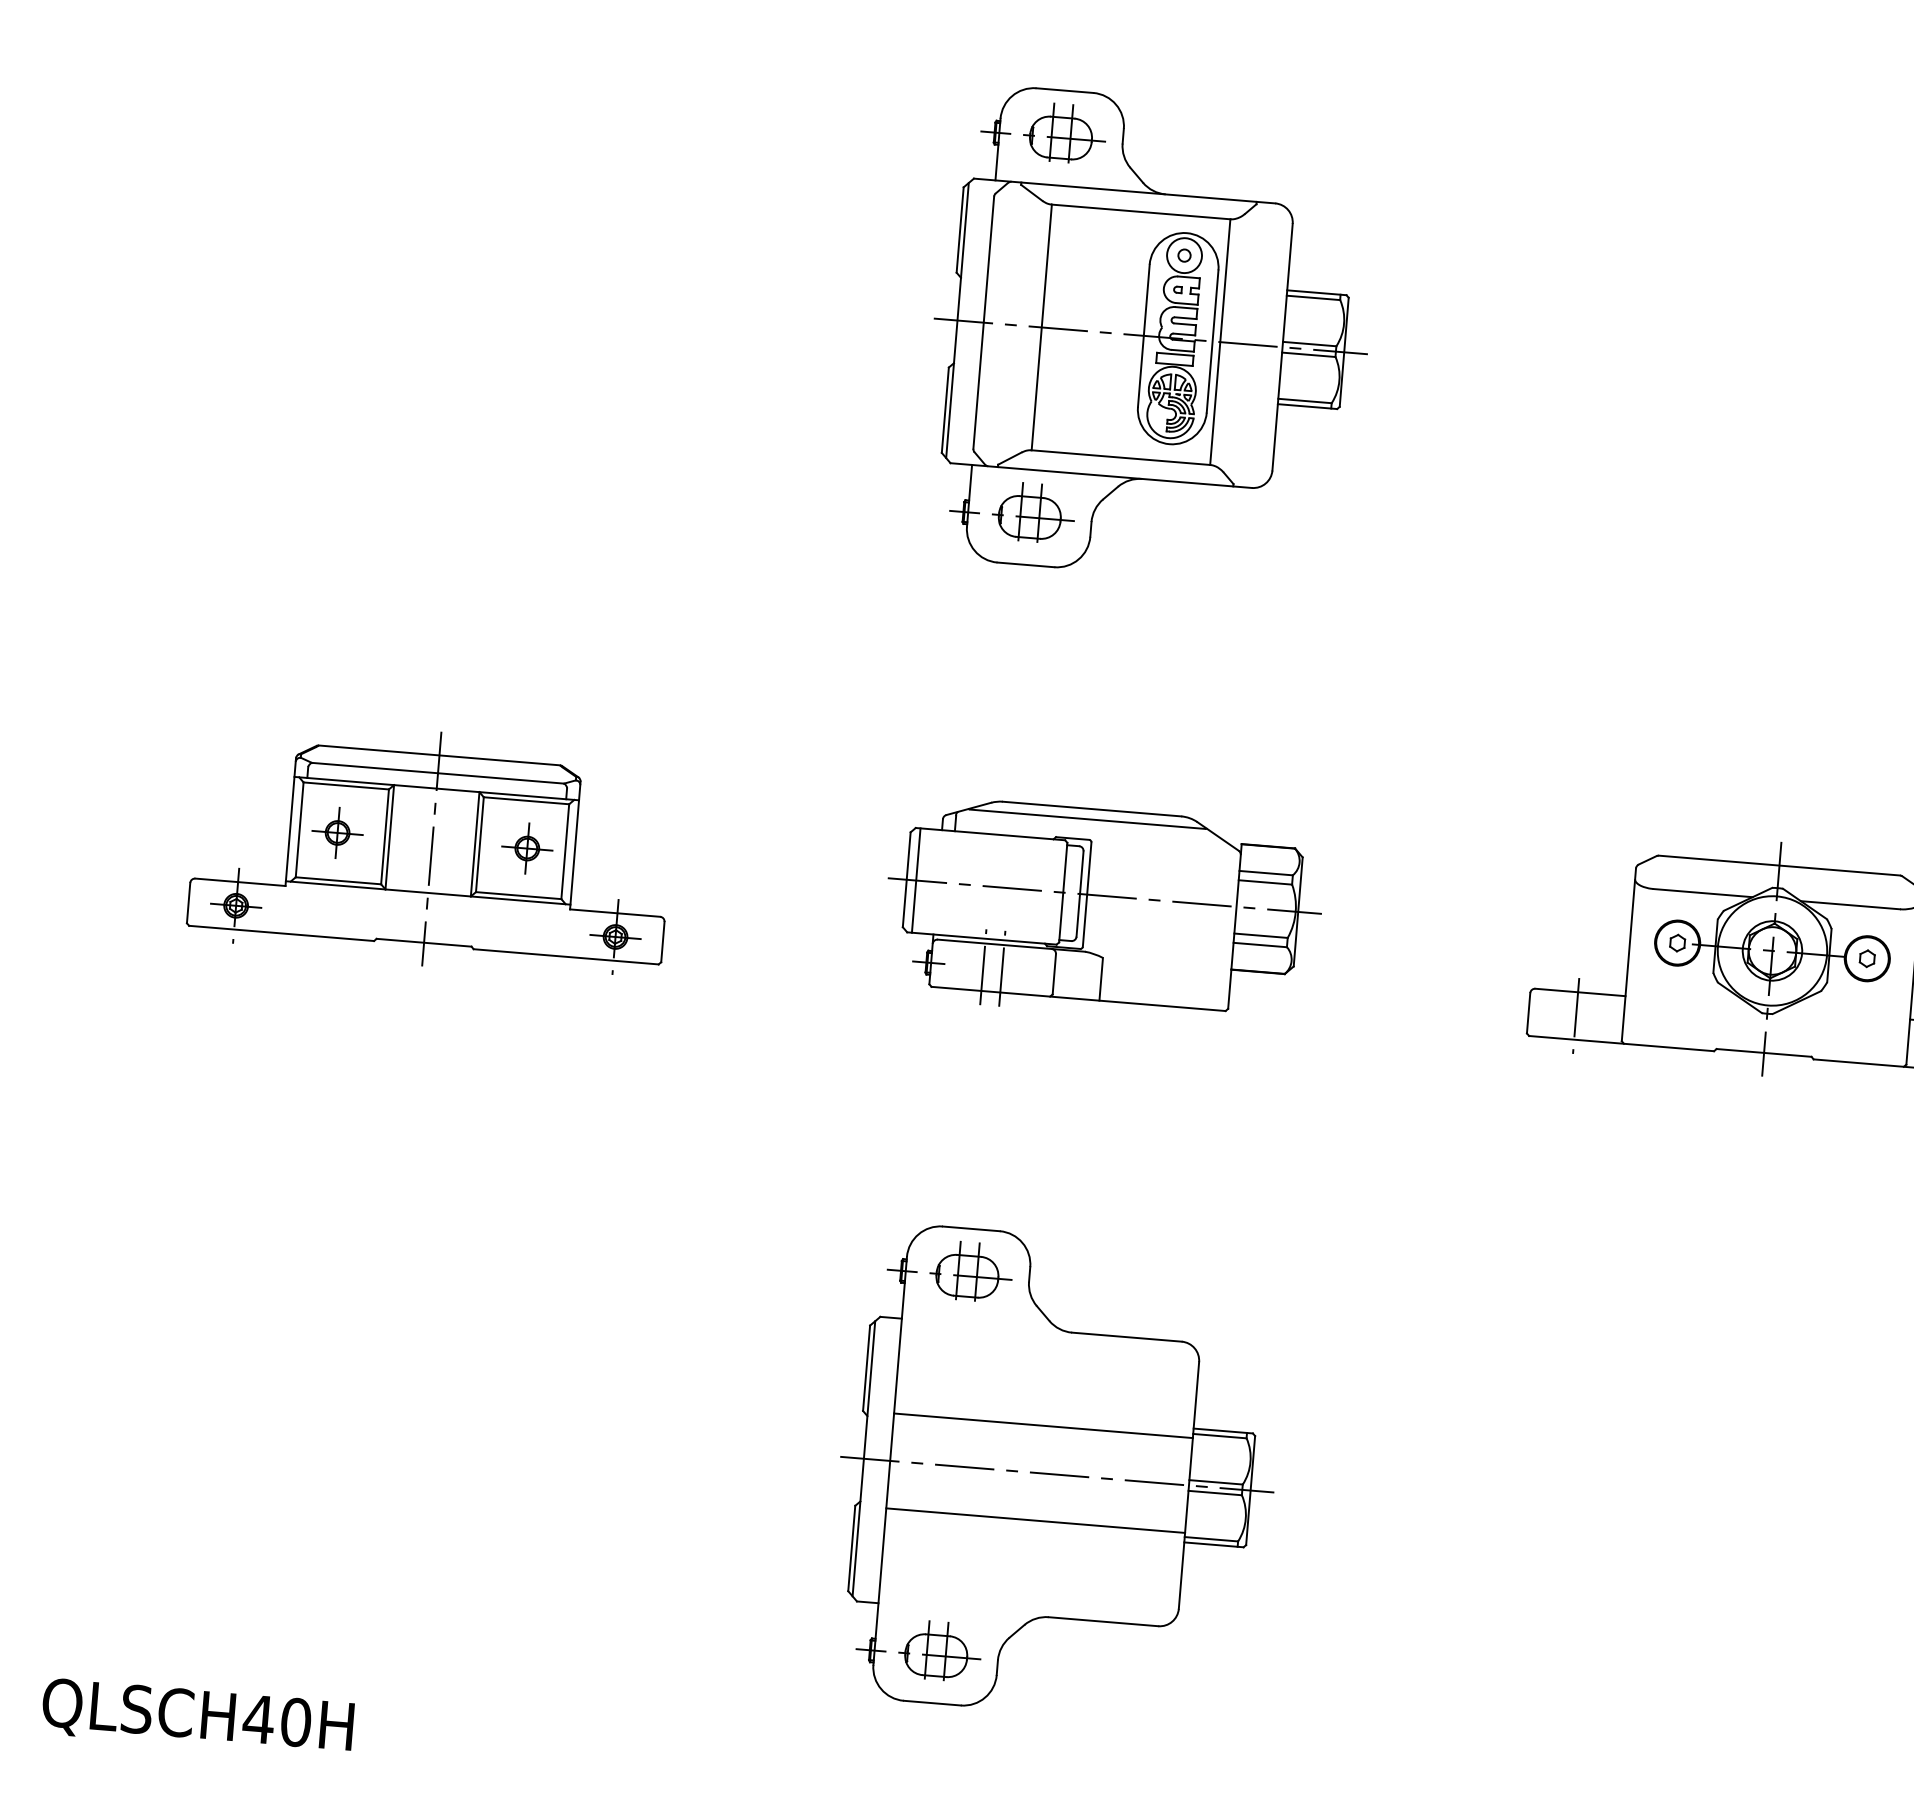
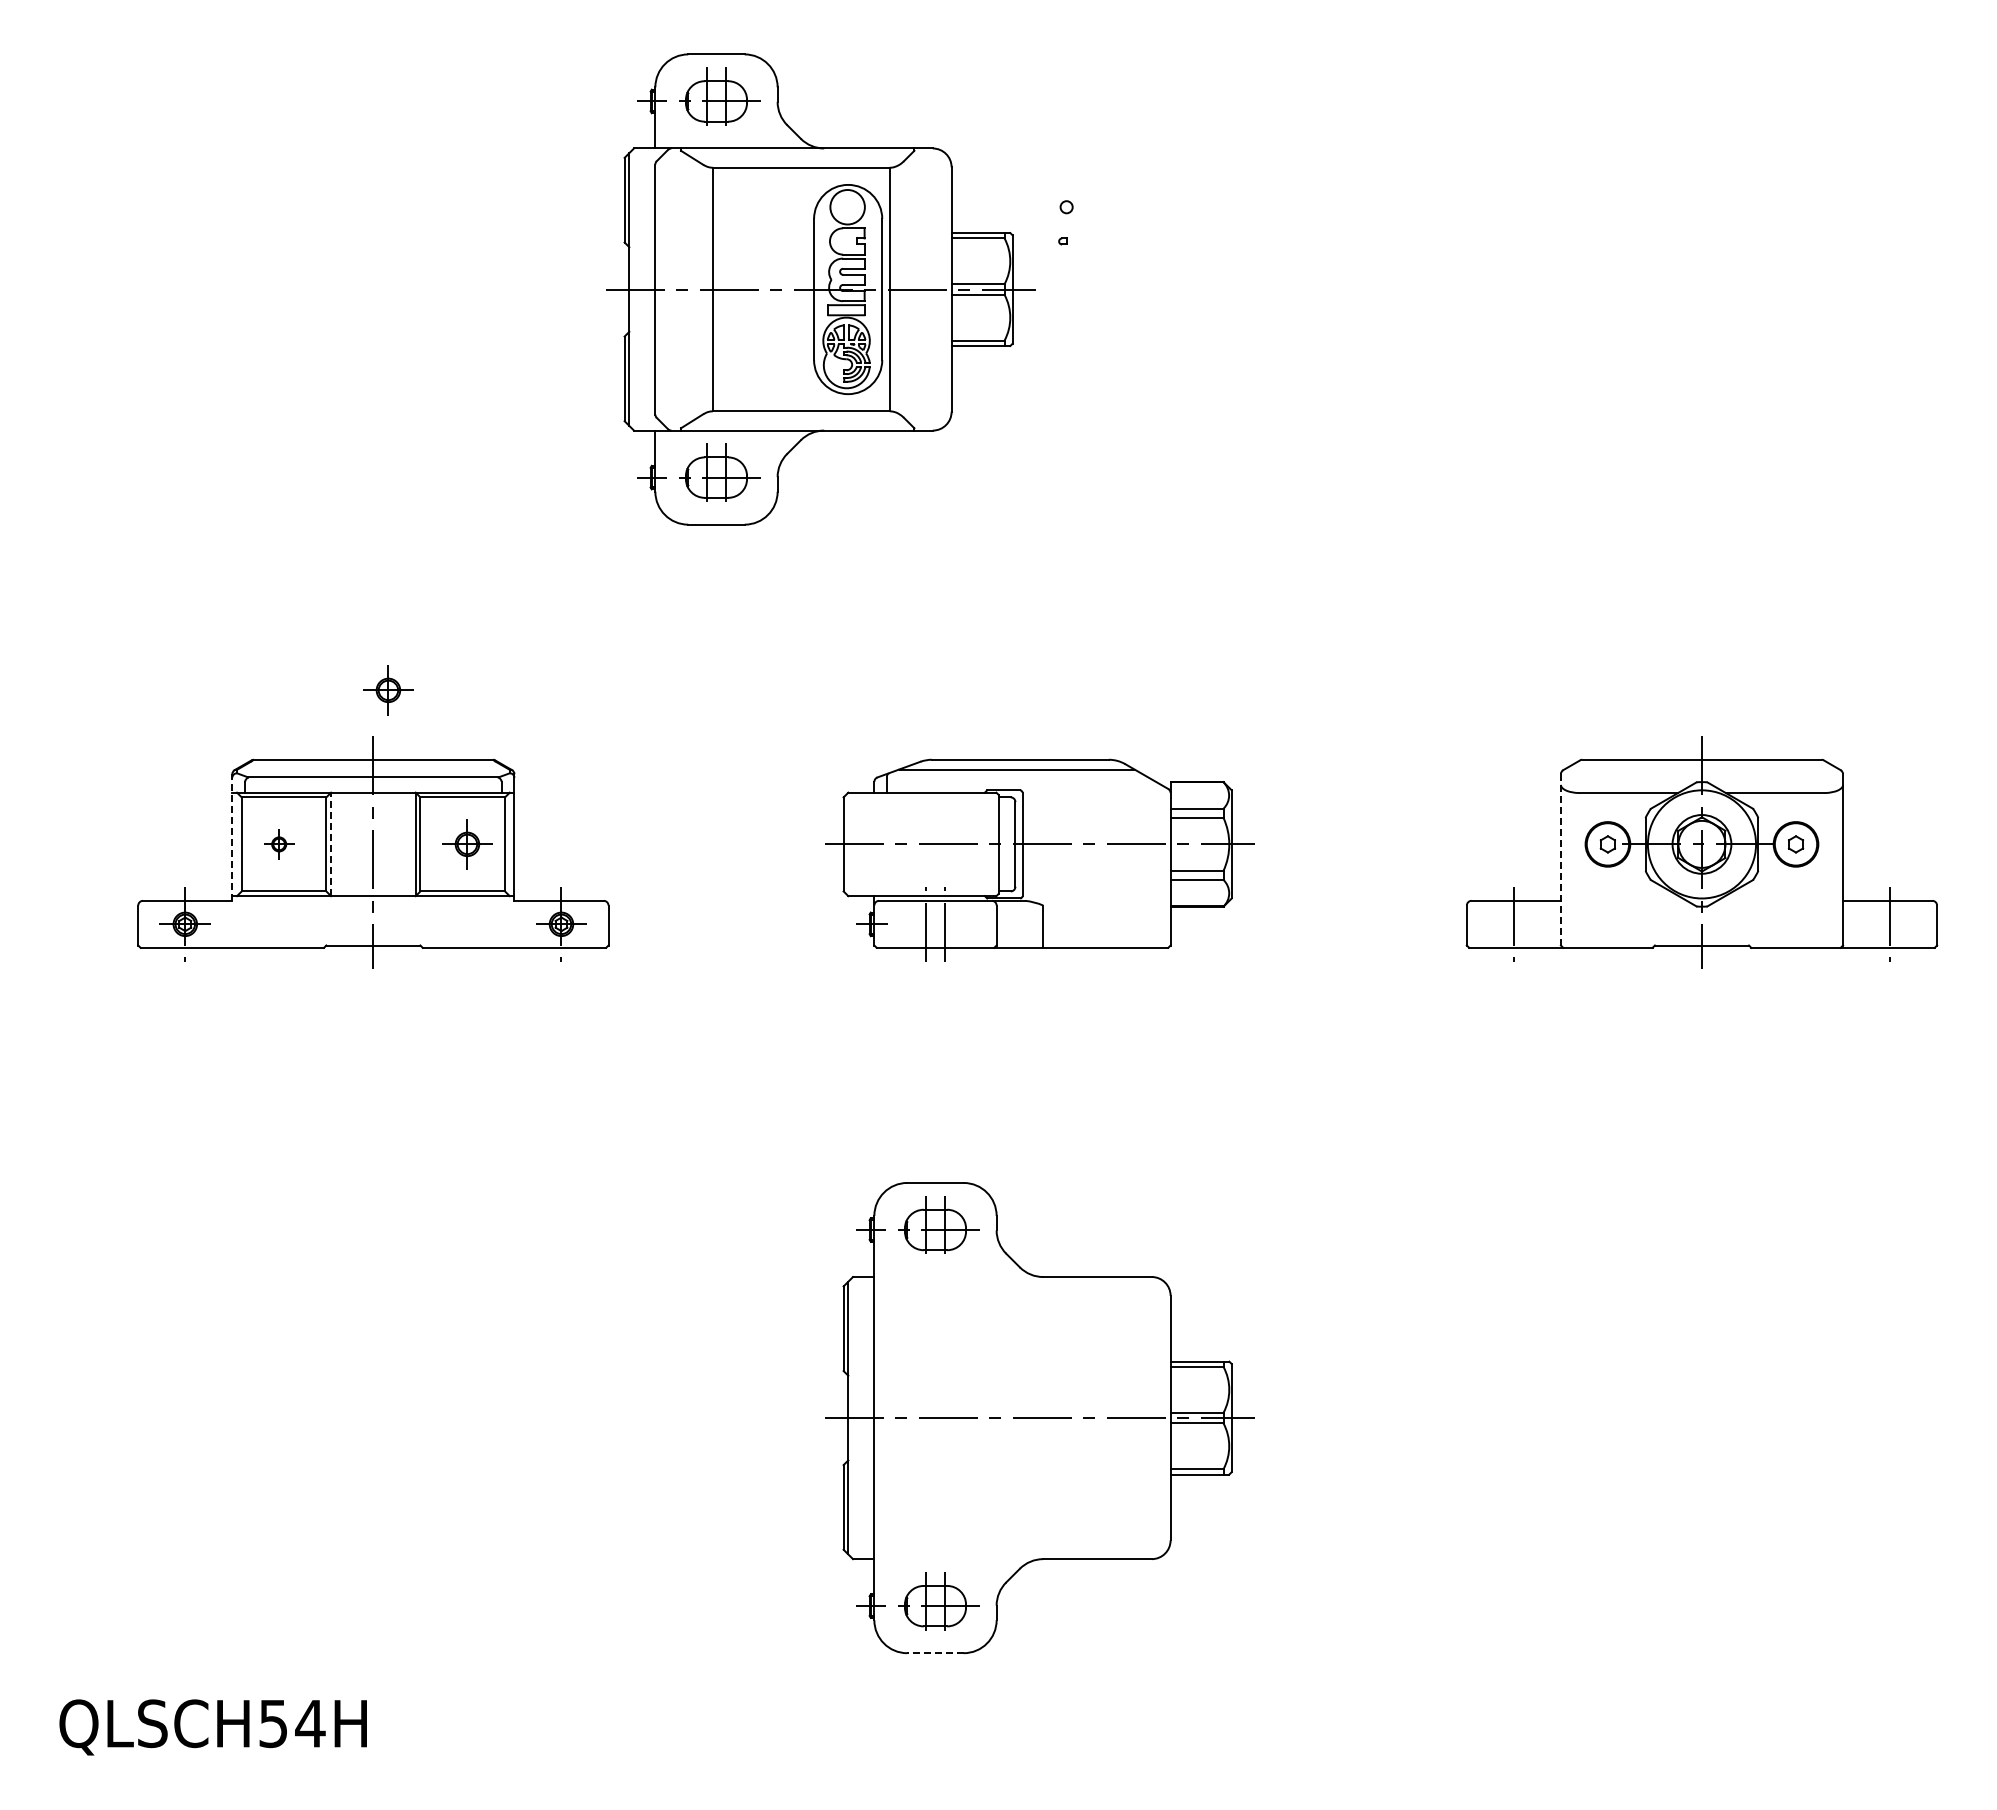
part: (1150, 336) -> (820, 289), moved
part: (460, 686) -> (388, 690), added
line: (290, 822) -> (232, 837), solid -> dashed
part: (336, 833) -> (278, 844), size x0.6
line: (390, 837) -> (331, 844), solid -> dashed
line: (916, 880) -> (853, 844), removed
line: (1628, 954) -> (1560, 859), solid -> dashed
line: (1043, 1426) -> (1022, 1371), removed
line: (1035, 1521) -> (1022, 1465), removed
line: (932, 1703) -> (935, 1653), solid -> dashed
text: (276, 1720) -> (291, 1723), QLSCH40H -> QLSCH54H

